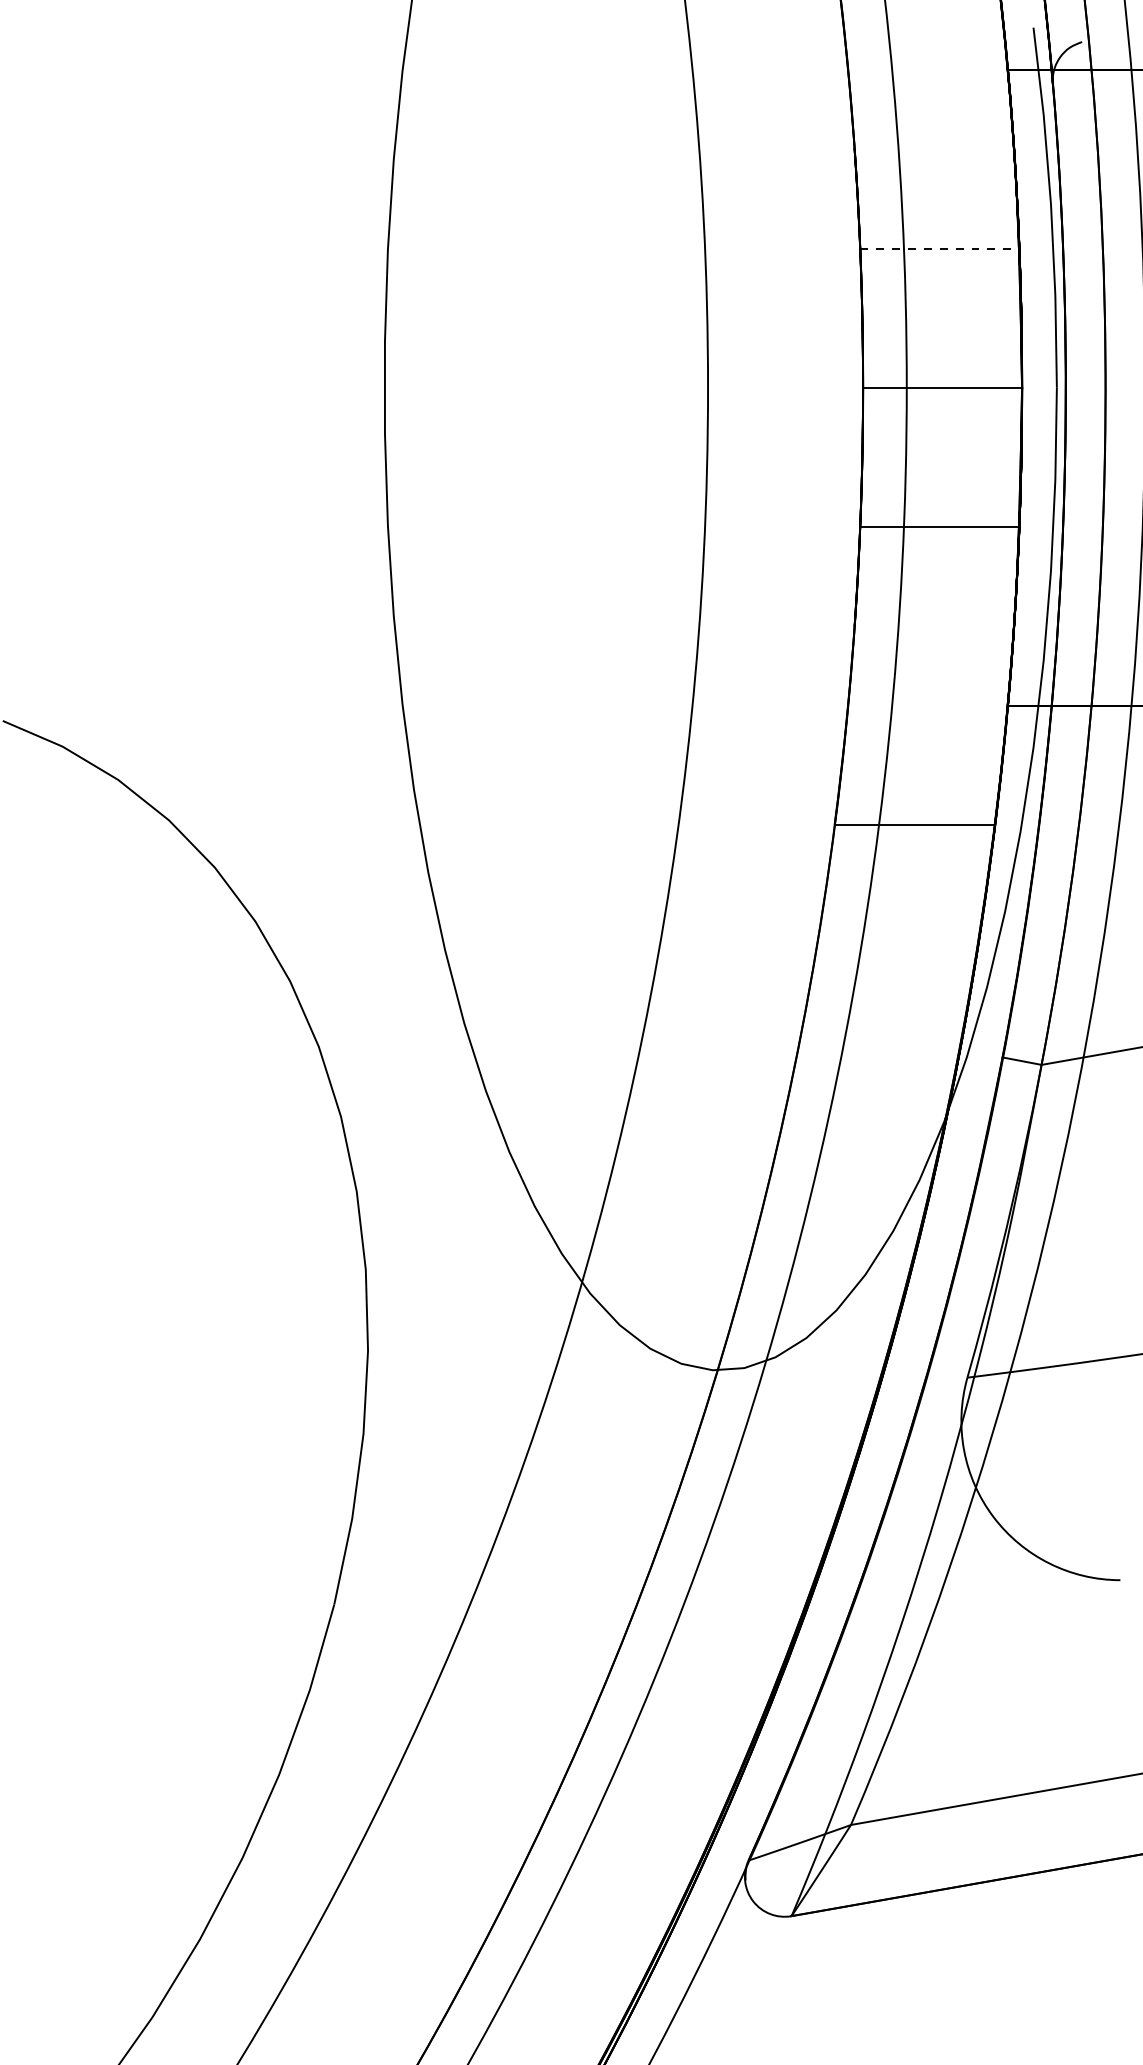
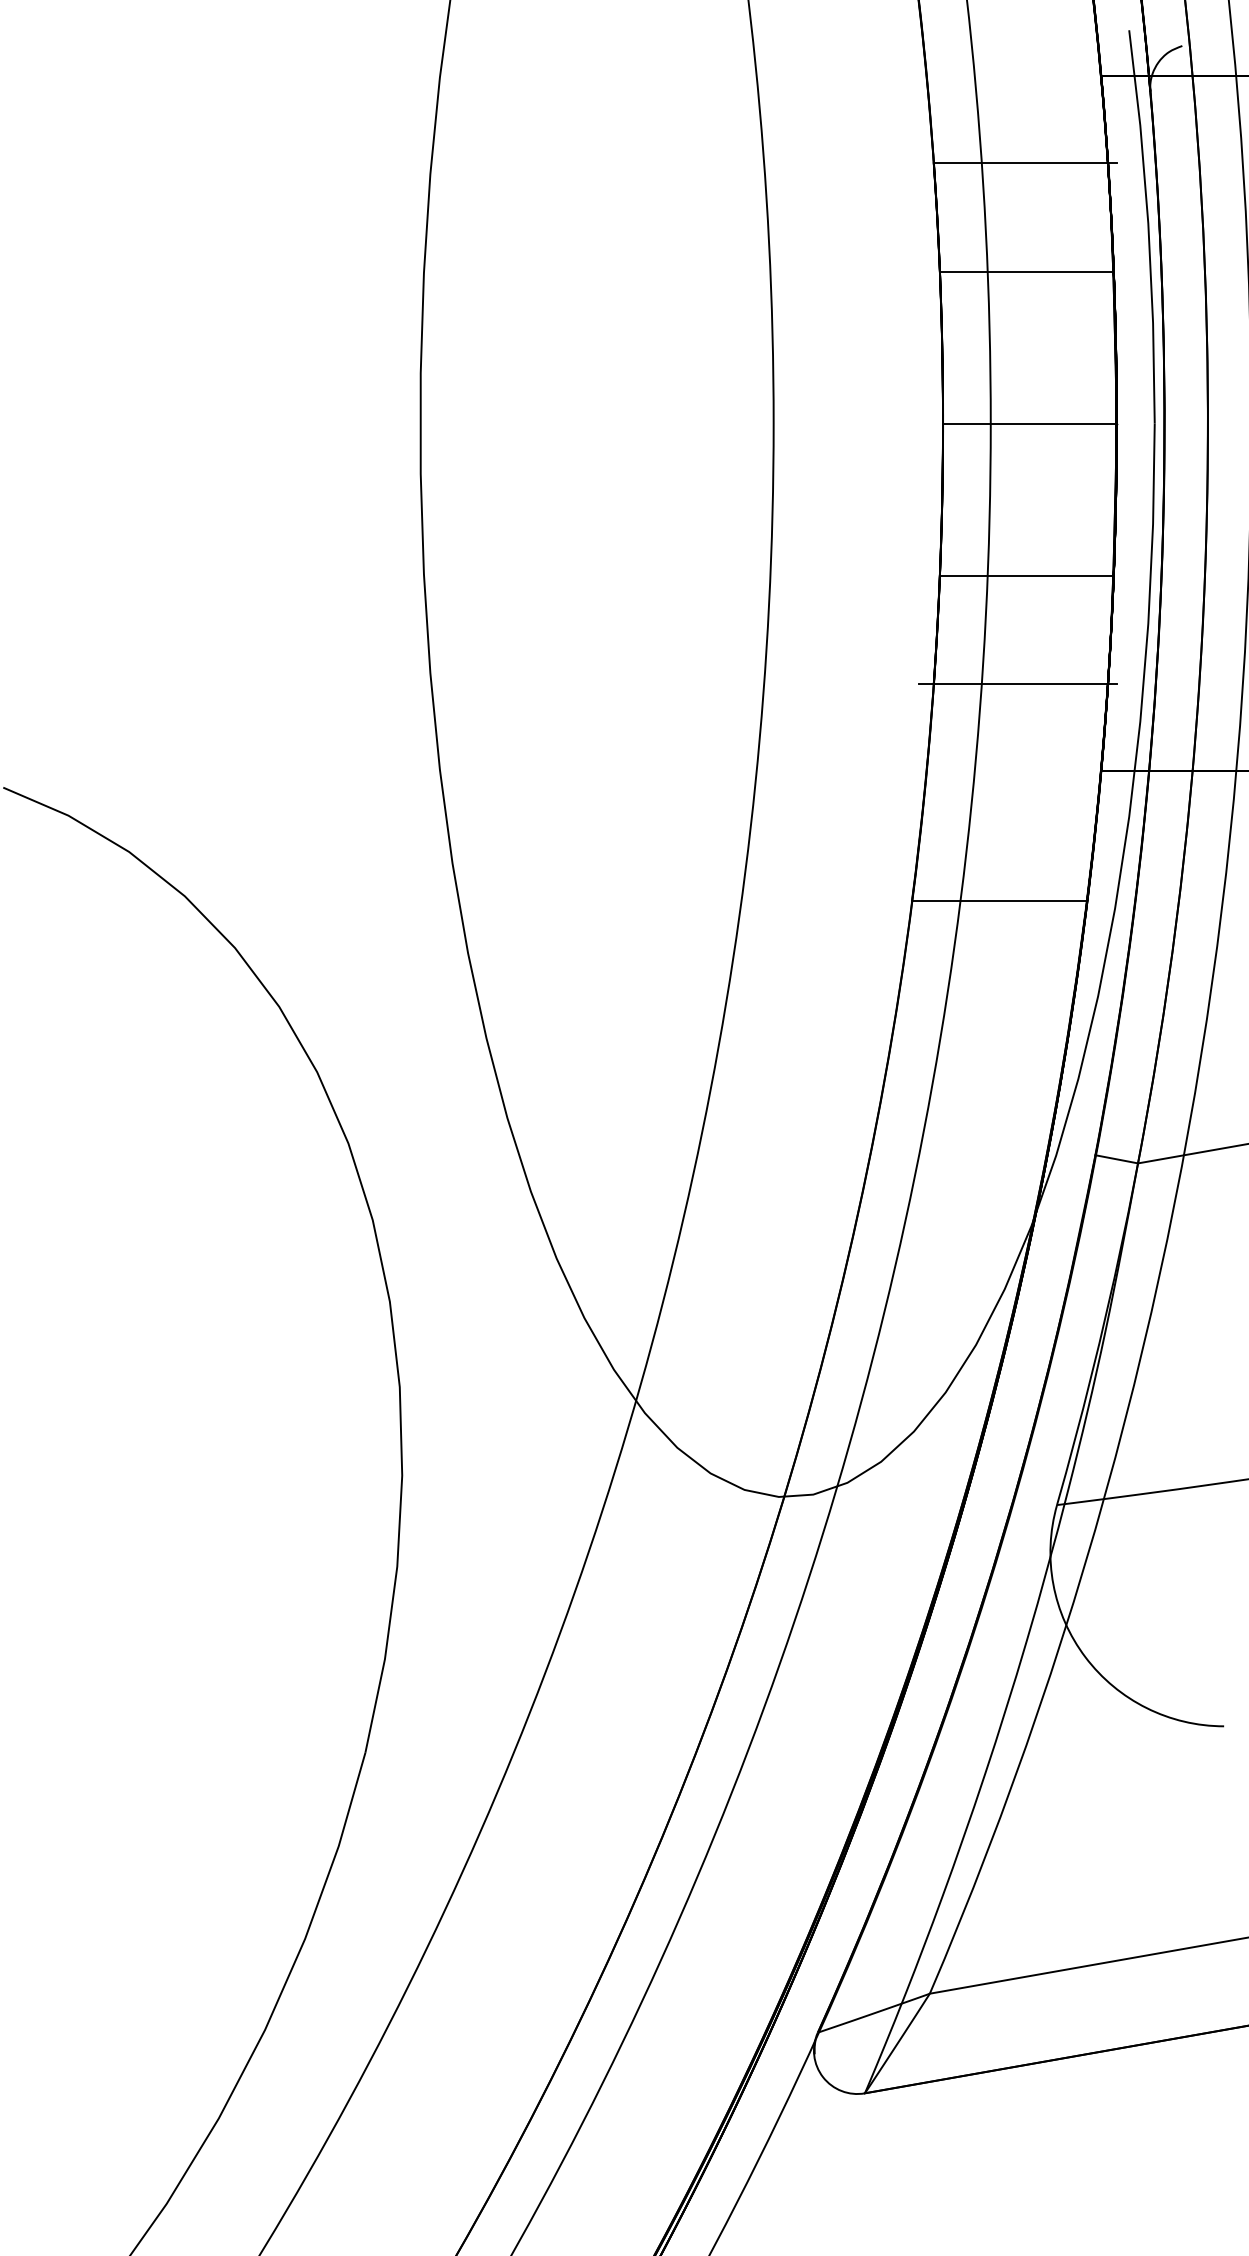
line: (938, 149) -> (1025, 163), added
line: (939, 248) -> (1026, 271), dashed -> solid
line: (931, 626) -> (1017, 684), added

